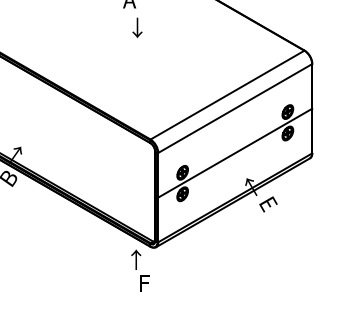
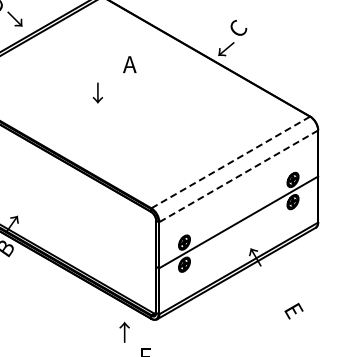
text: (137, 27) -> (97, 92), moved
line: (227, 95) -> (230, 162), solid -> dashed
line: (235, 108) -> (238, 176), solid -> dashed
text: (267, 204) -> (293, 311), moved
text: (136, 259) -> (124, 331), moved

